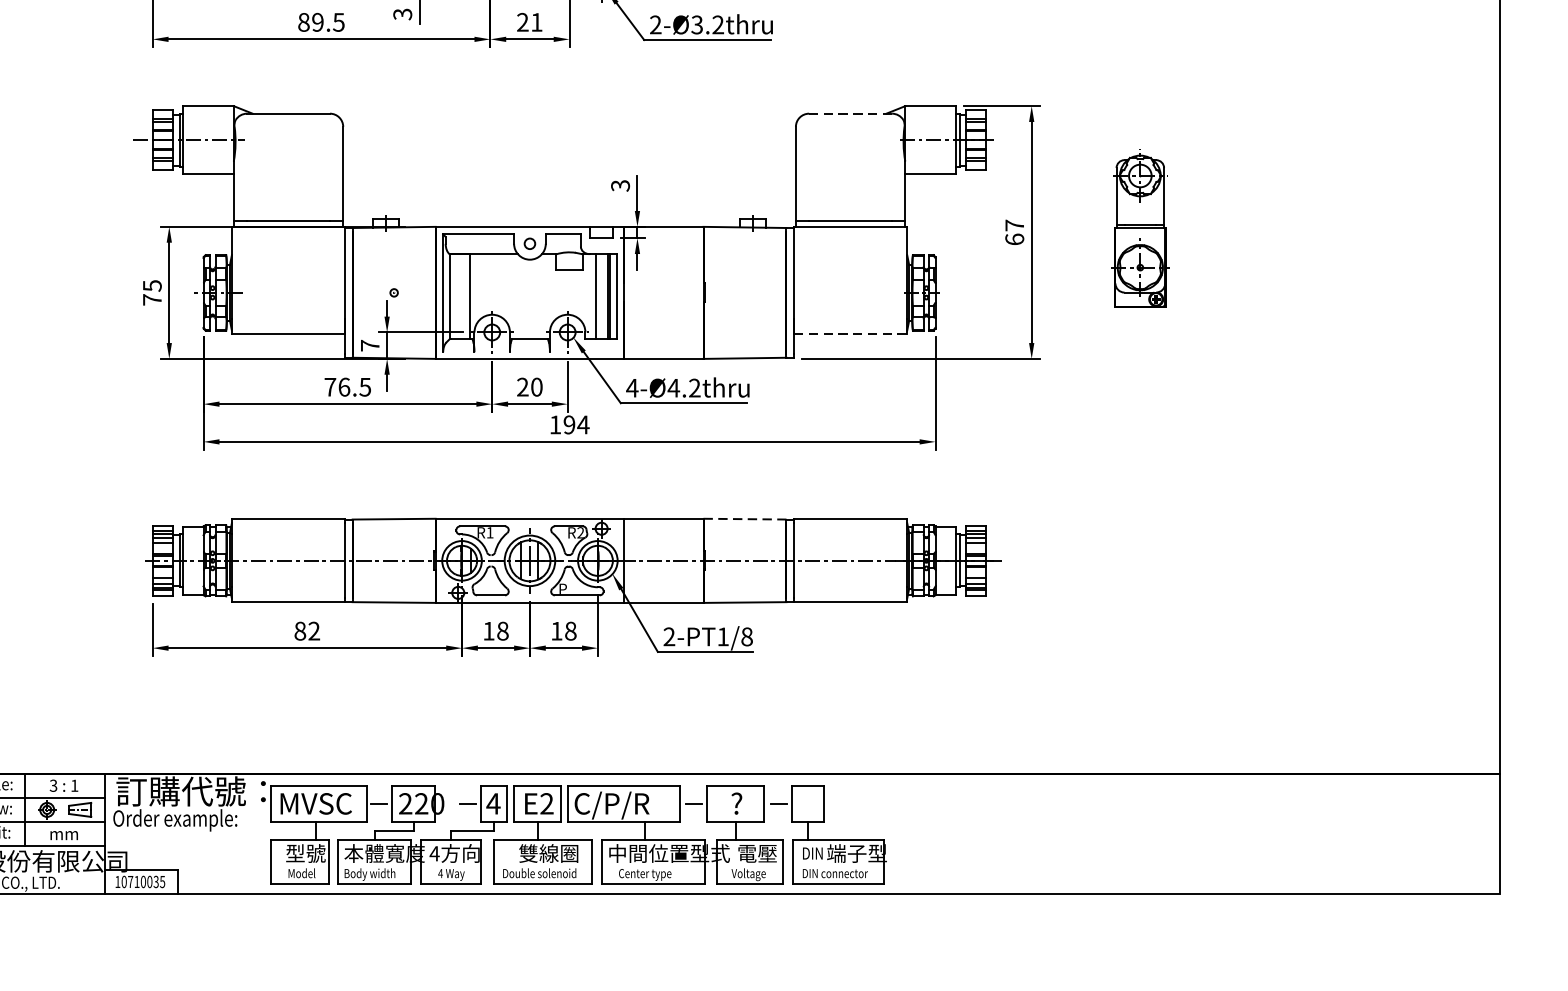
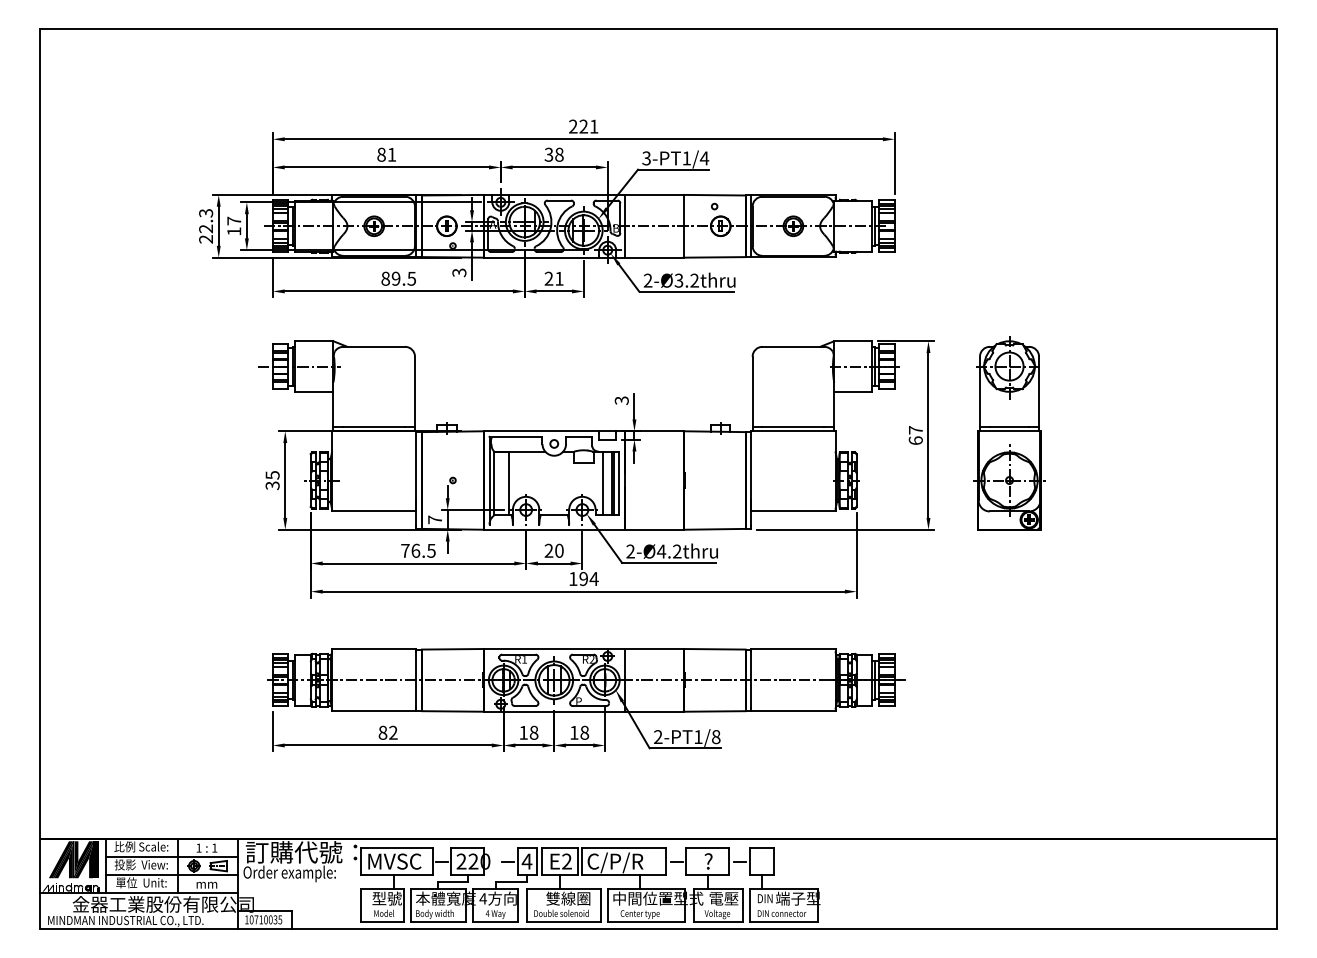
line: (850, 113) -> (793, 346), dashed -> solid
part: (1140, 229) -> (1009, 433), size x1.67
text: (152, 299) -> (272, 485), 75 -> 35
line: (850, 334) -> (793, 511), dashed -> solid
text: (632, 388) -> (630, 551), 4-Ø4.2thru -> 2-Ø4.2thru
line: (744, 519) -> (714, 649), dashed -> solid
text: (52, 784) -> (198, 847), 3 -> 1

